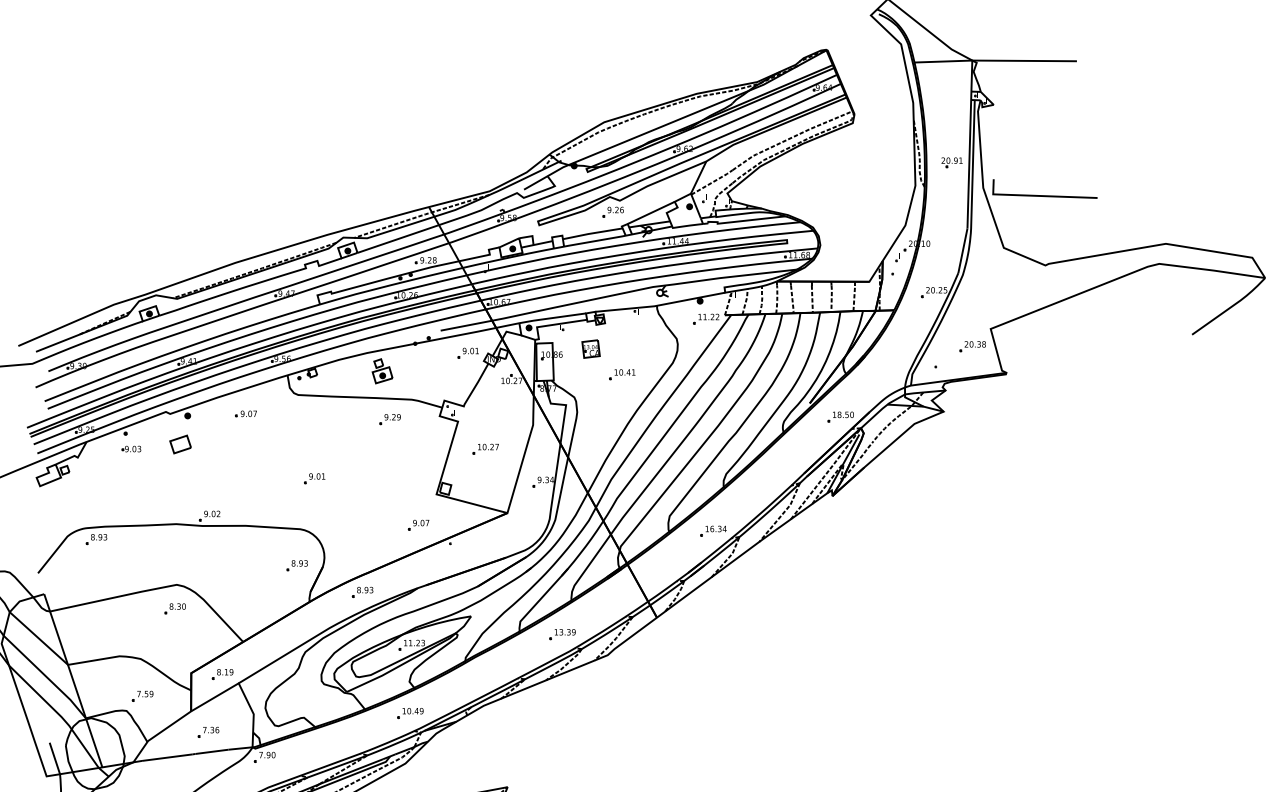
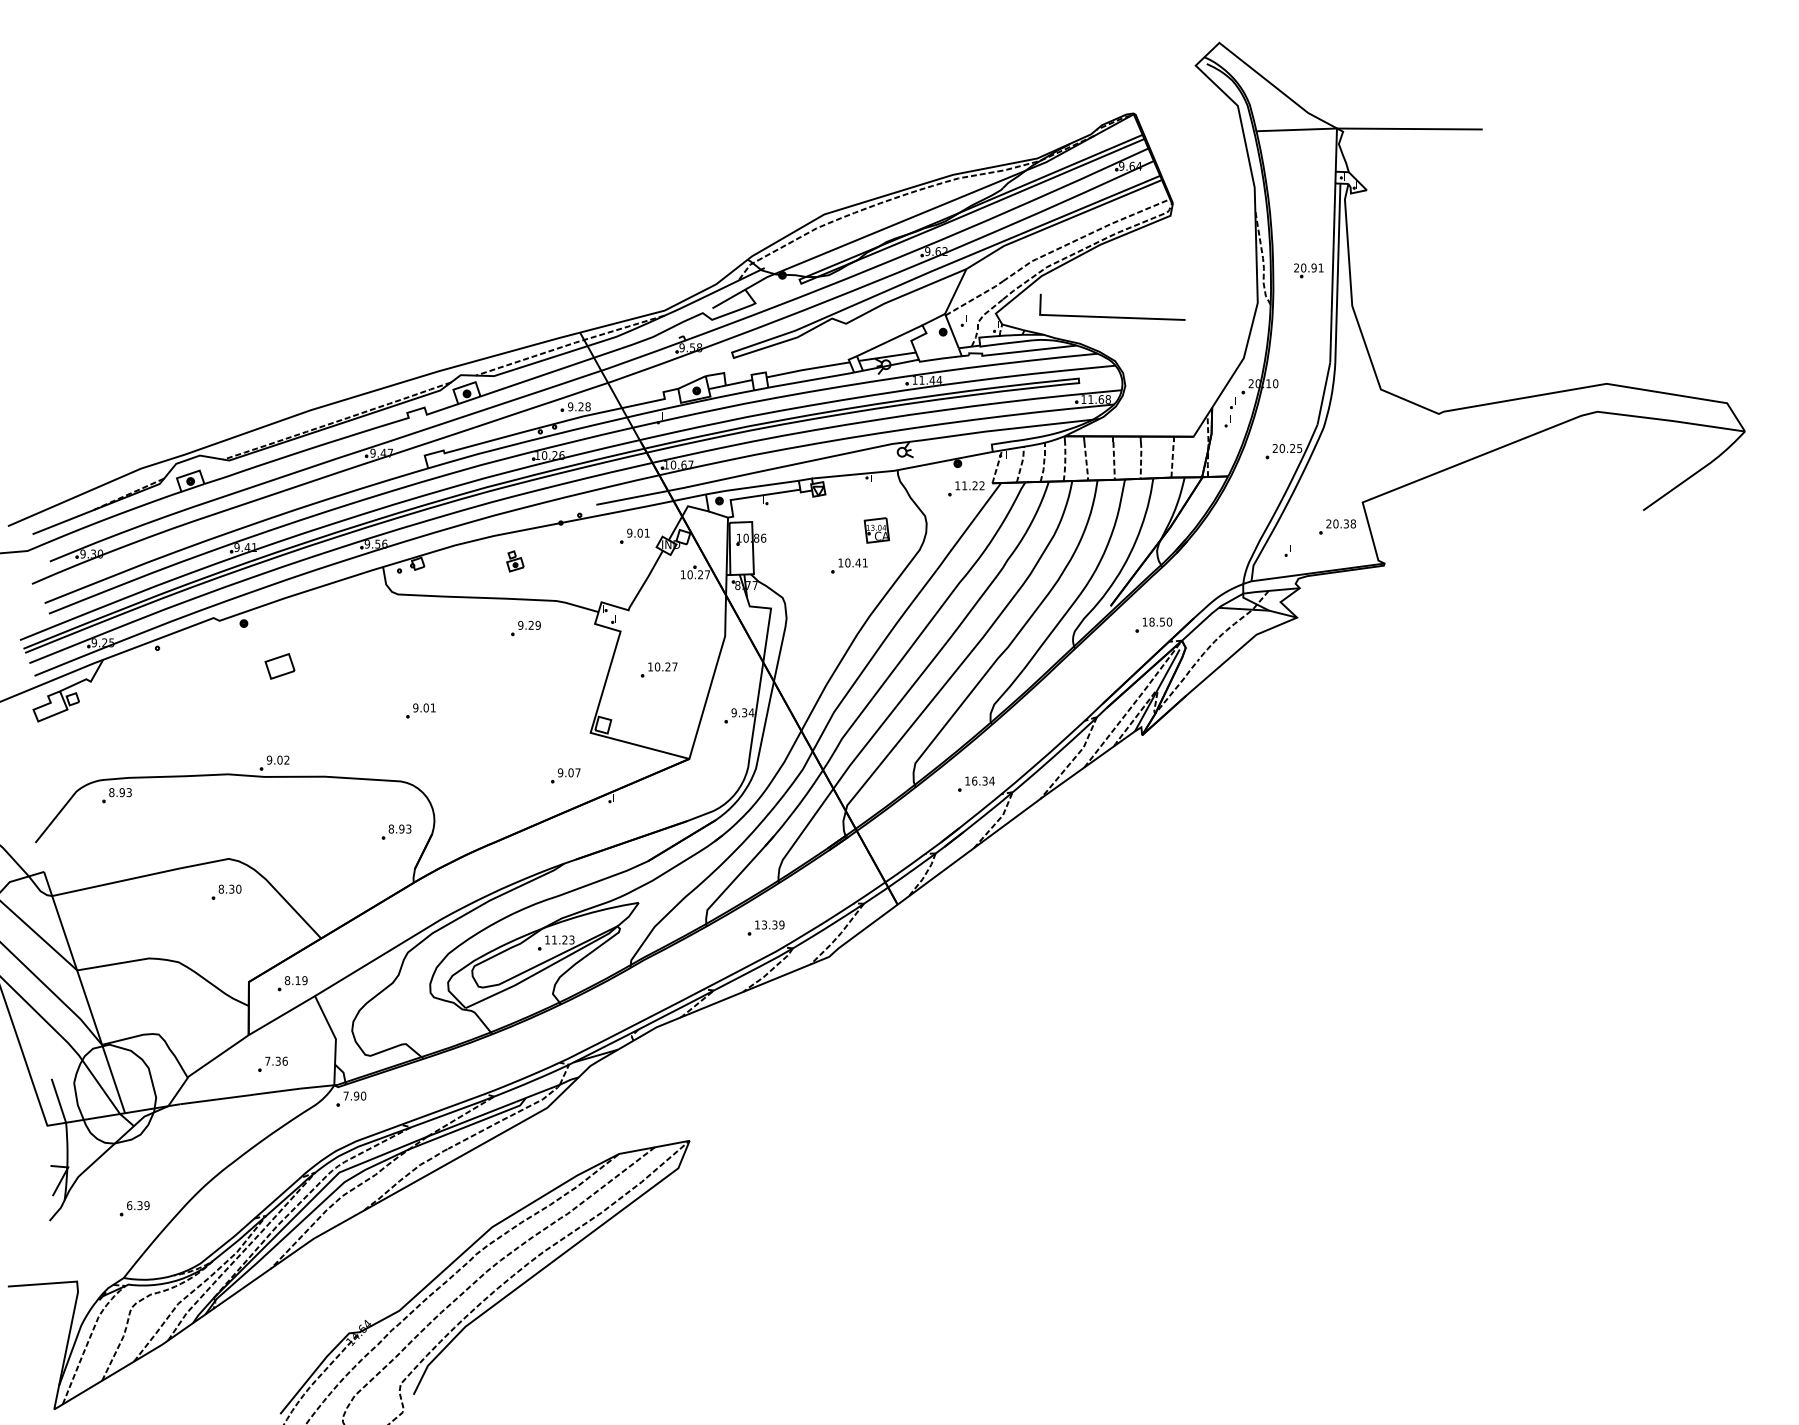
line: (1045, 195) -> (1112, 316), moved
part: (613, 212) -> (836, 339), removed
part: (590, 349) -> (876, 530), moved
part: (382, 371) -> (515, 561), size x0.6
part: (246, 413) -> (325, 620), removed
part: (180, 444) -> (279, 666), moved
part: (131, 448) -> (165, 669), removed
part: (362, 591) -> (487, 868), removed
part: (142, 695) -> (181, 1013), removed
part: (410, 713) -> (554, 1037), removed

